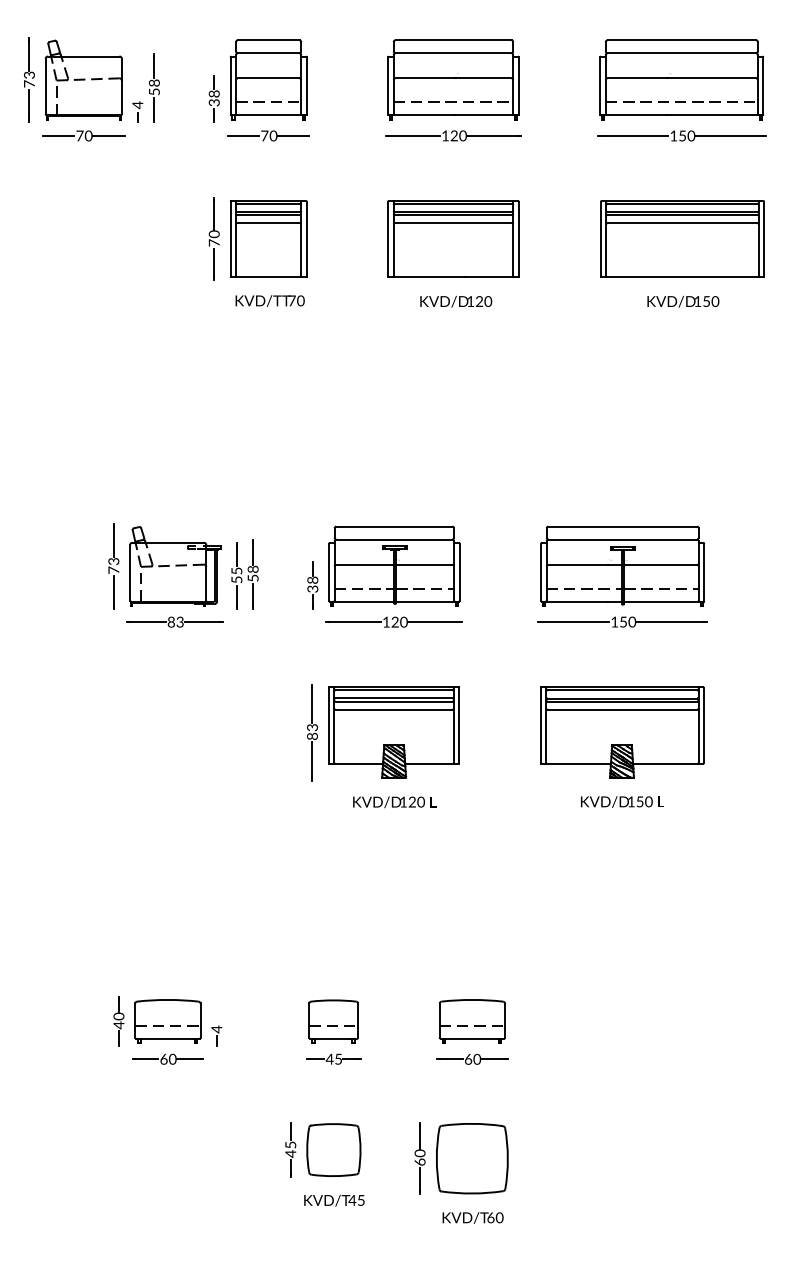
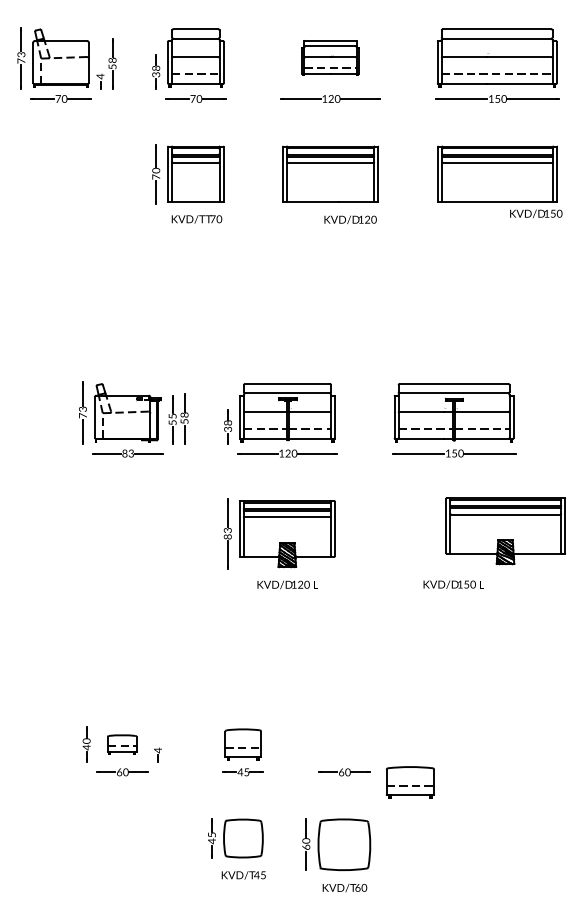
part: (453, 79) -> (330, 57), size x0.6
text: (456, 301) -> (350, 219), moved
text: (683, 301) -> (536, 213), moved
part: (621, 733) -> (505, 531), moved
part: (166, 1021) -> (121, 744), size x0.6
part: (471, 1021) -> (409, 782), moved

